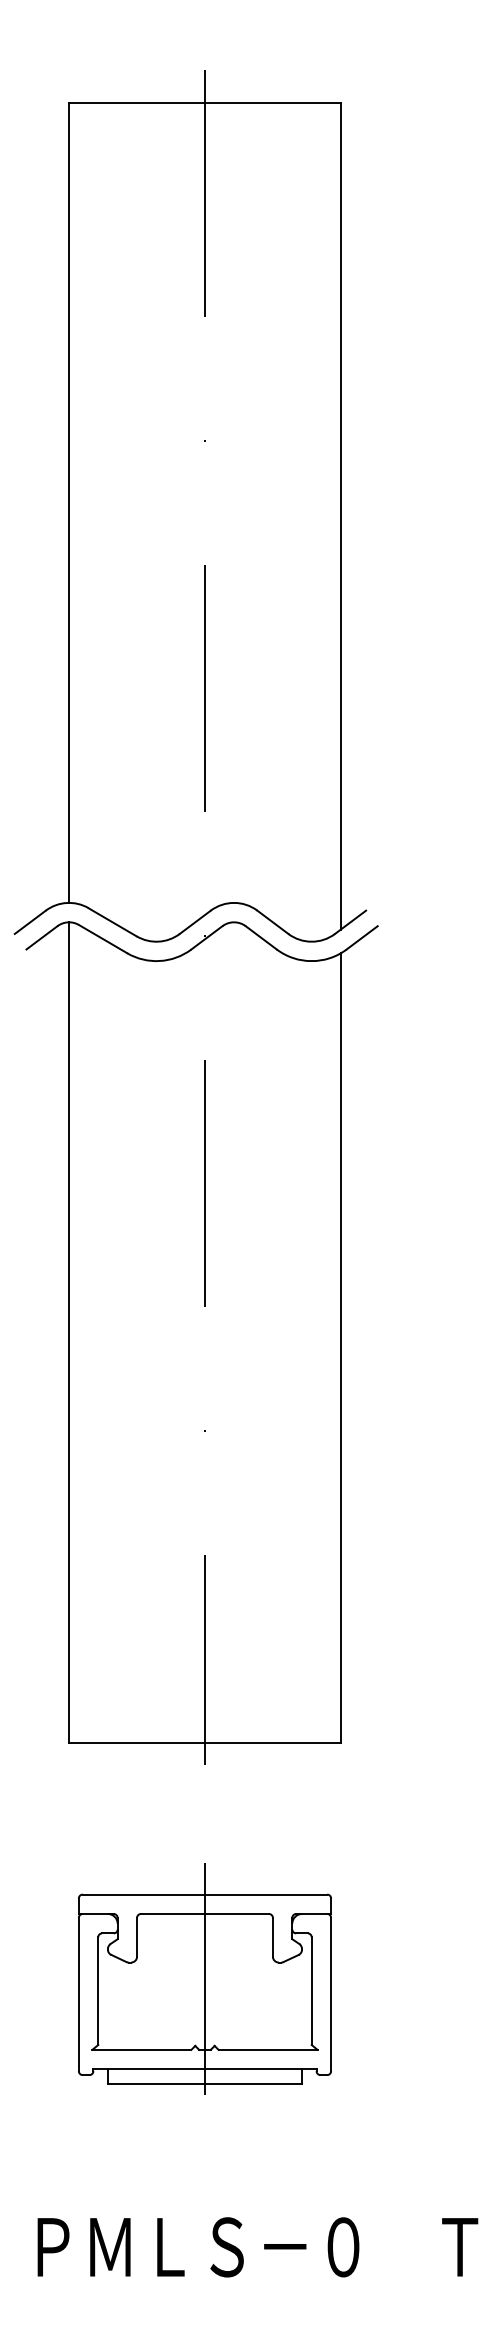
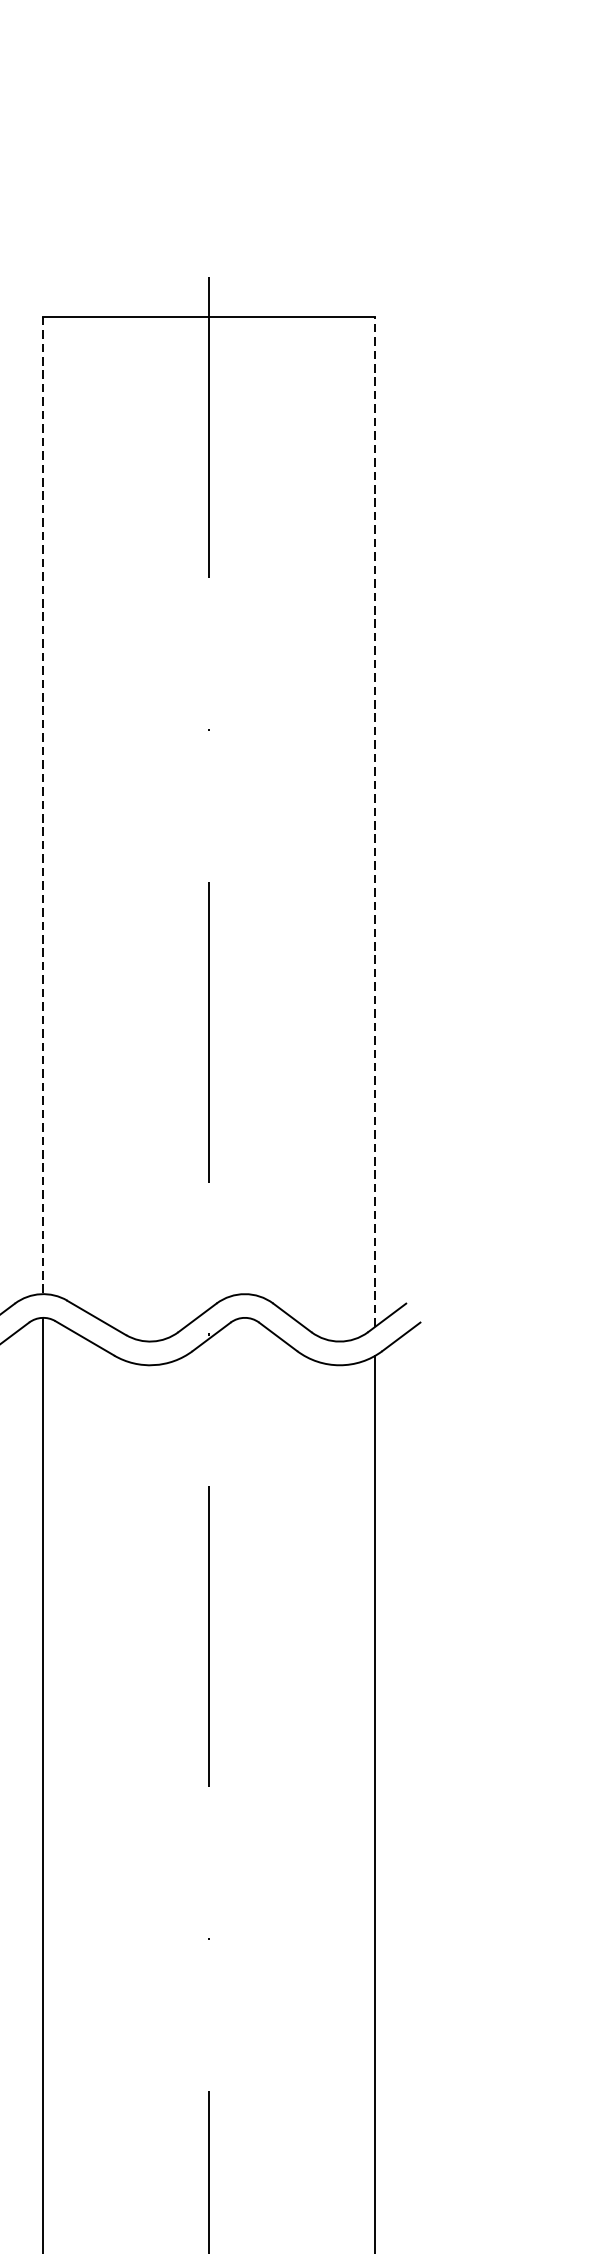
line: (69, 502) -> (43, 804), solid -> dashed
line: (340, 515) -> (374, 820), solid -> dashed

